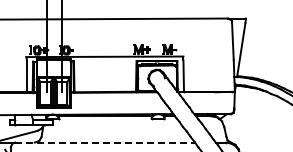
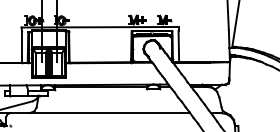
line: (105, 142) -> (100, 112), dashed -> solid

